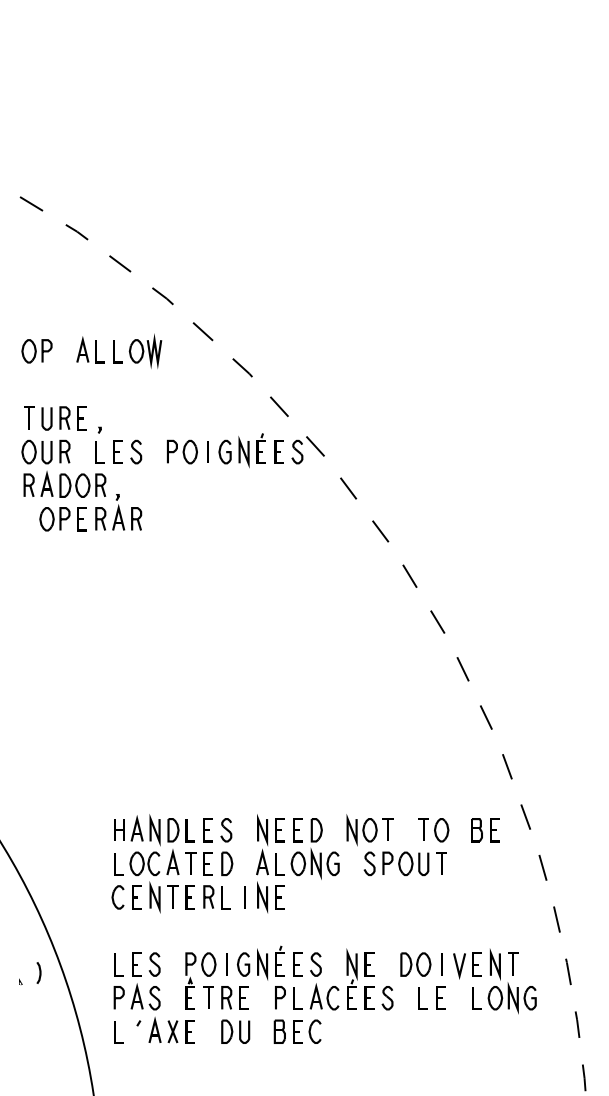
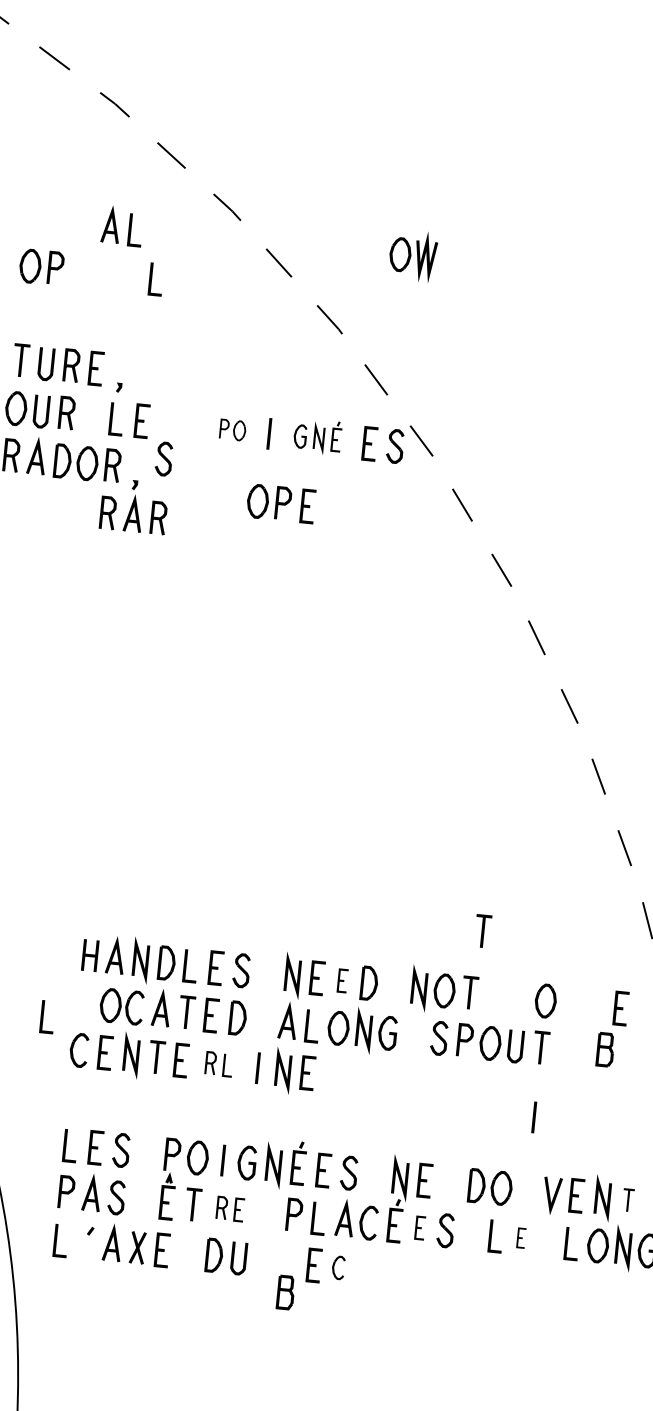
part: (90, 349) -> (122, 225), moved
part: (145, 350) -> (413, 254), moved
part: (241, 450) -> (316, 436), size x0.7
curve: (136, 451) -> (164, 458), moved
part: (182, 451) -> (233, 429), size x0.6
part: (62, 519) -> (279, 503), moved
part: (423, 829) -> (482, 930), moved
part: (297, 830) -> (342, 981), size x0.7
part: (476, 830) -> (604, 1050), moved
line: (115, 864) -> (43, 1016), moved
part: (216, 897) -> (218, 1064), size x0.7
part: (513, 963) -> (628, 1199), size x0.7
line: (441, 964) -> (533, 1117), moved
part: (234, 997) -> (229, 1208), size x0.7
part: (369, 997) -> (420, 1227), size x0.7
part: (440, 997) -> (520, 1237), size x0.6
part: (279, 1031) -> (285, 1292), moved
part: (314, 1031) -> (337, 1267), size x0.7

